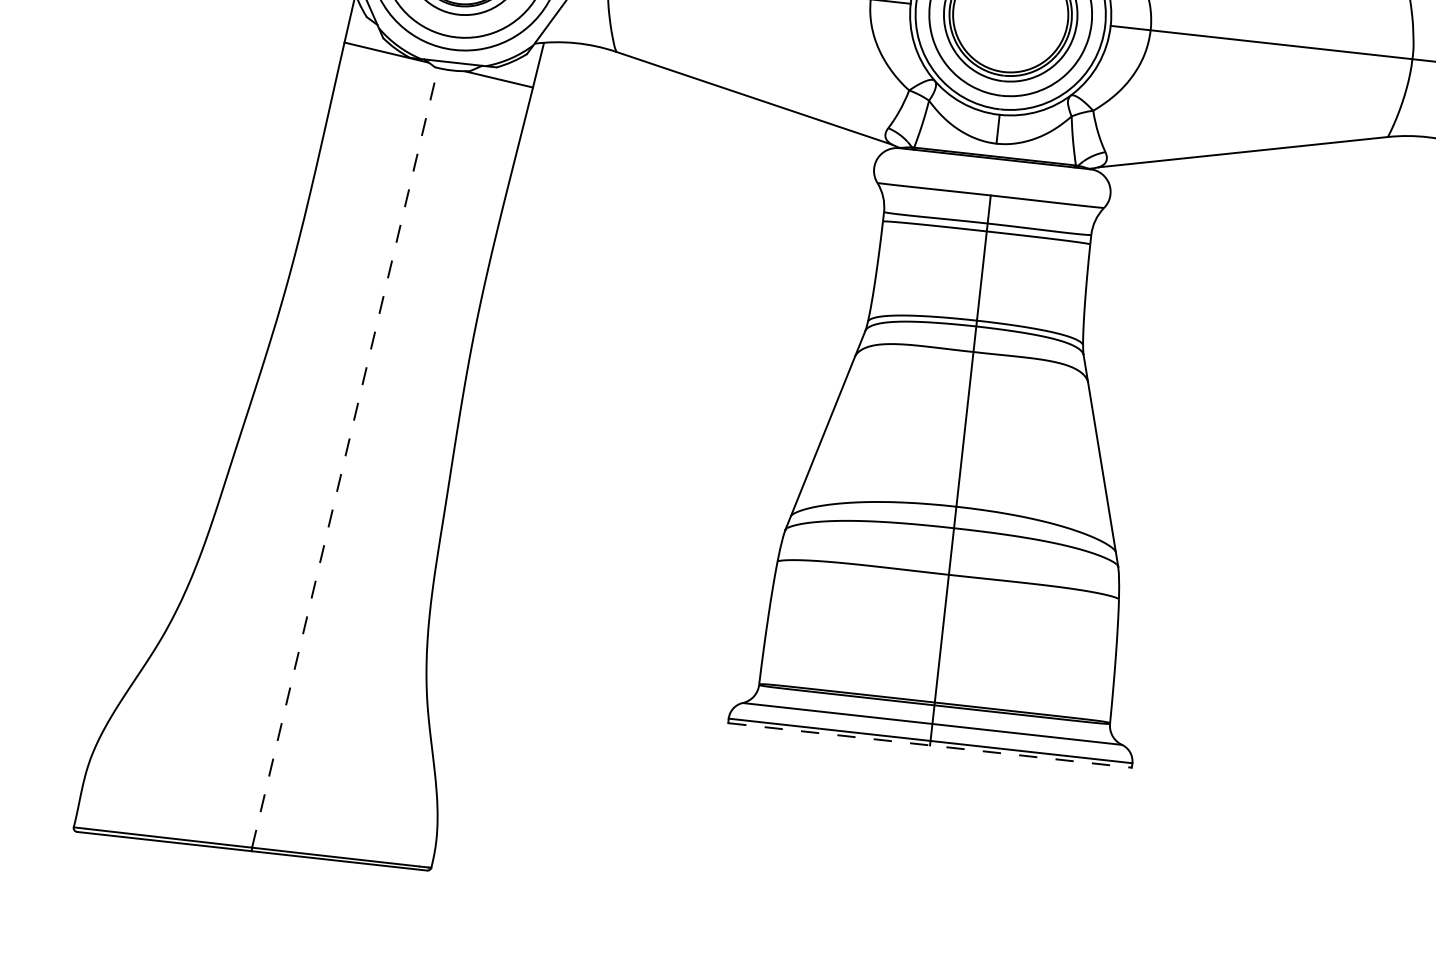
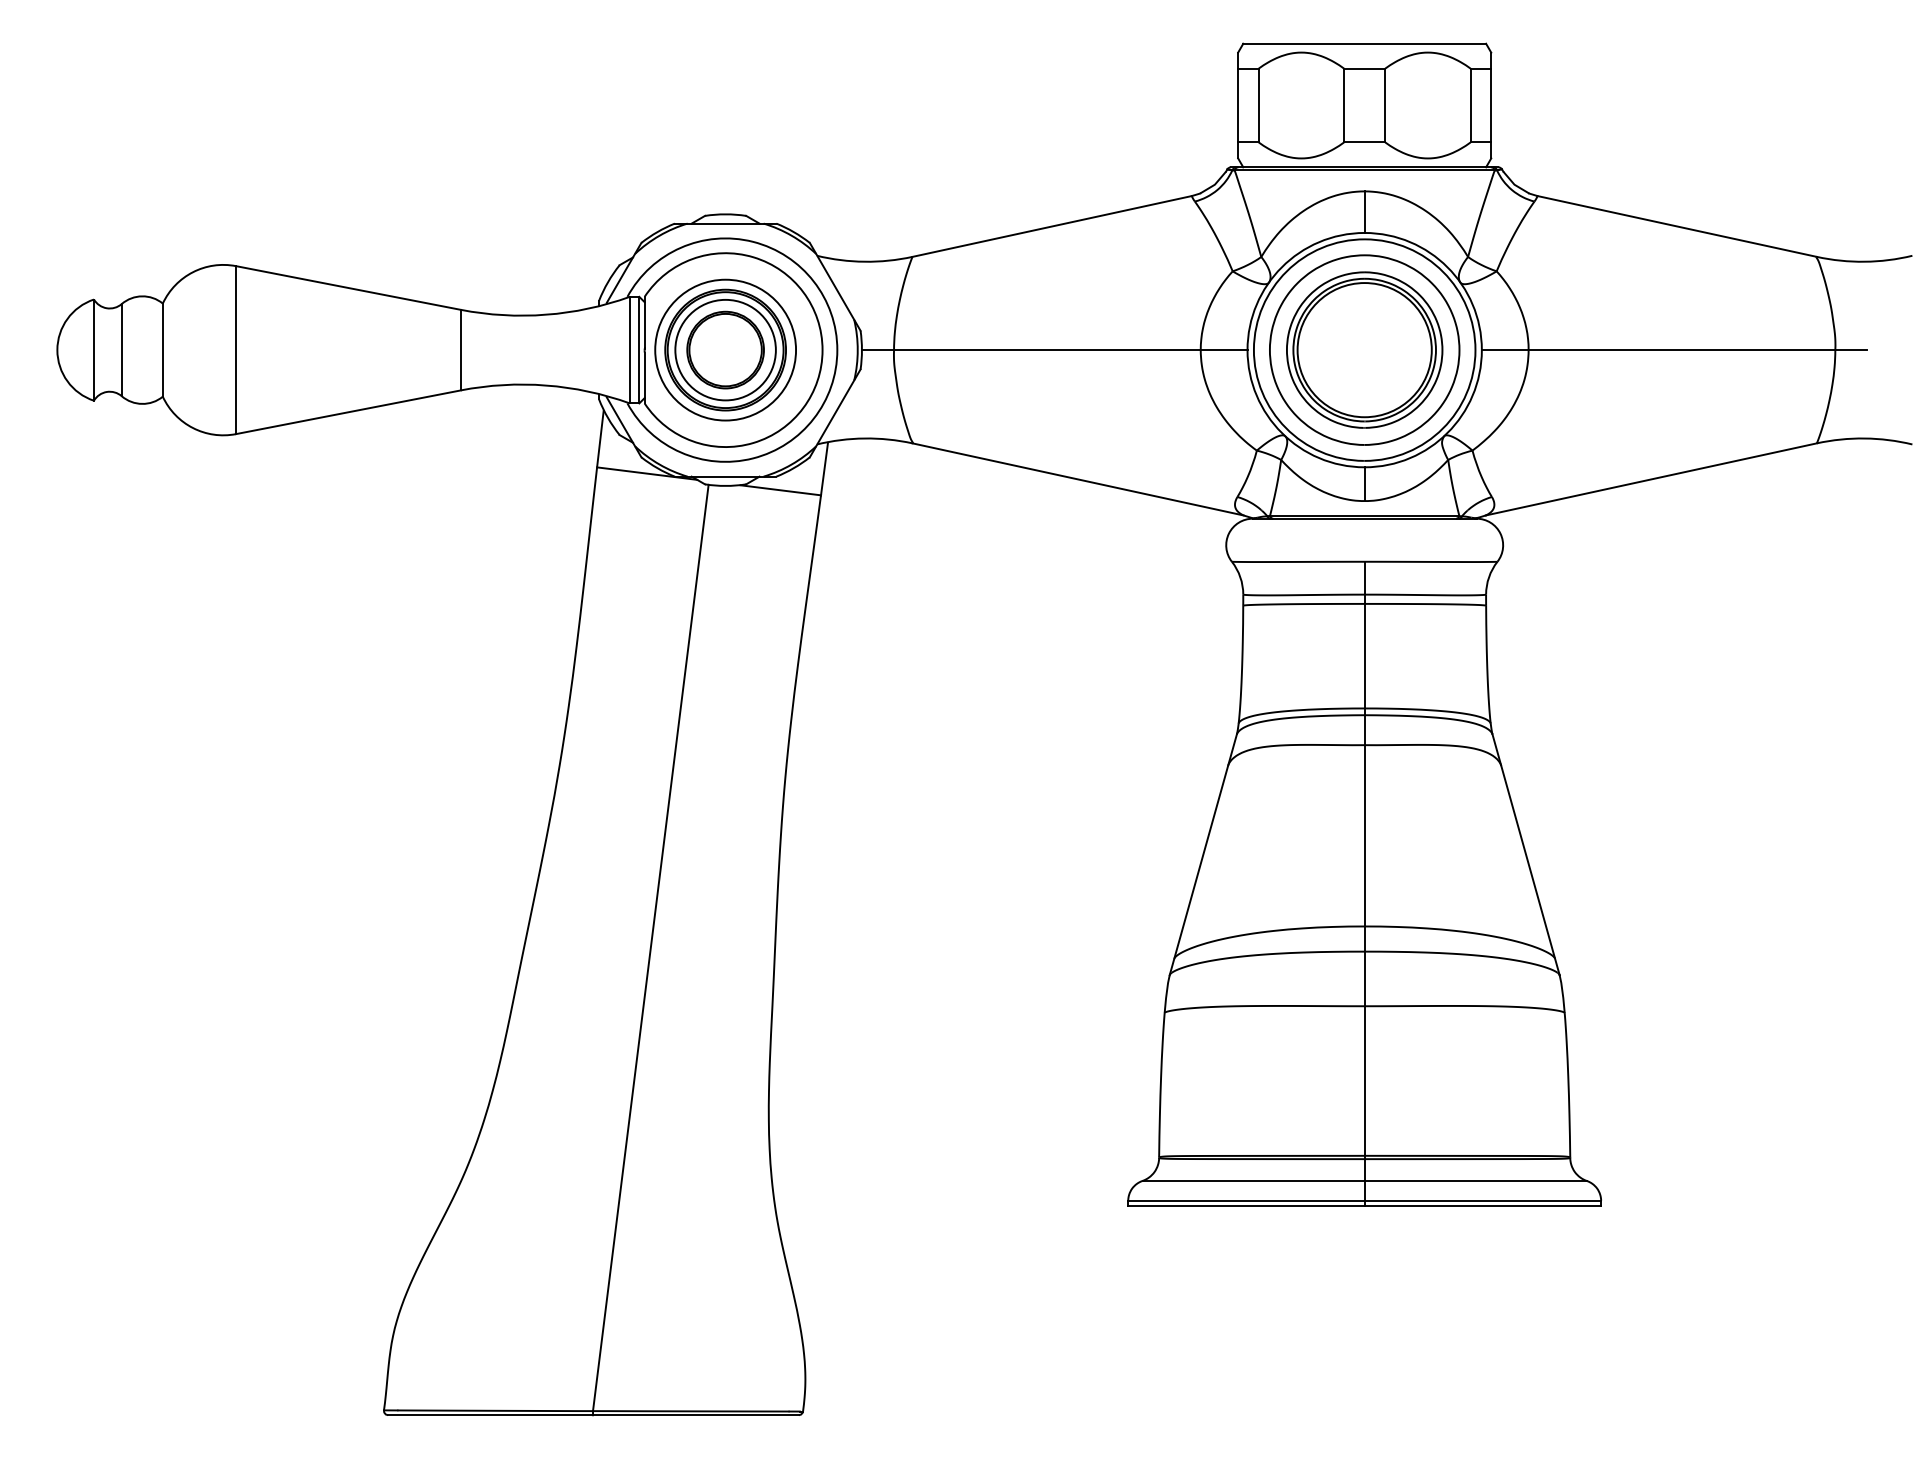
line: (344, 457) -> (650, 947), dashed -> solid
line: (930, 745) -> (1365, 1206), dashed -> solid

